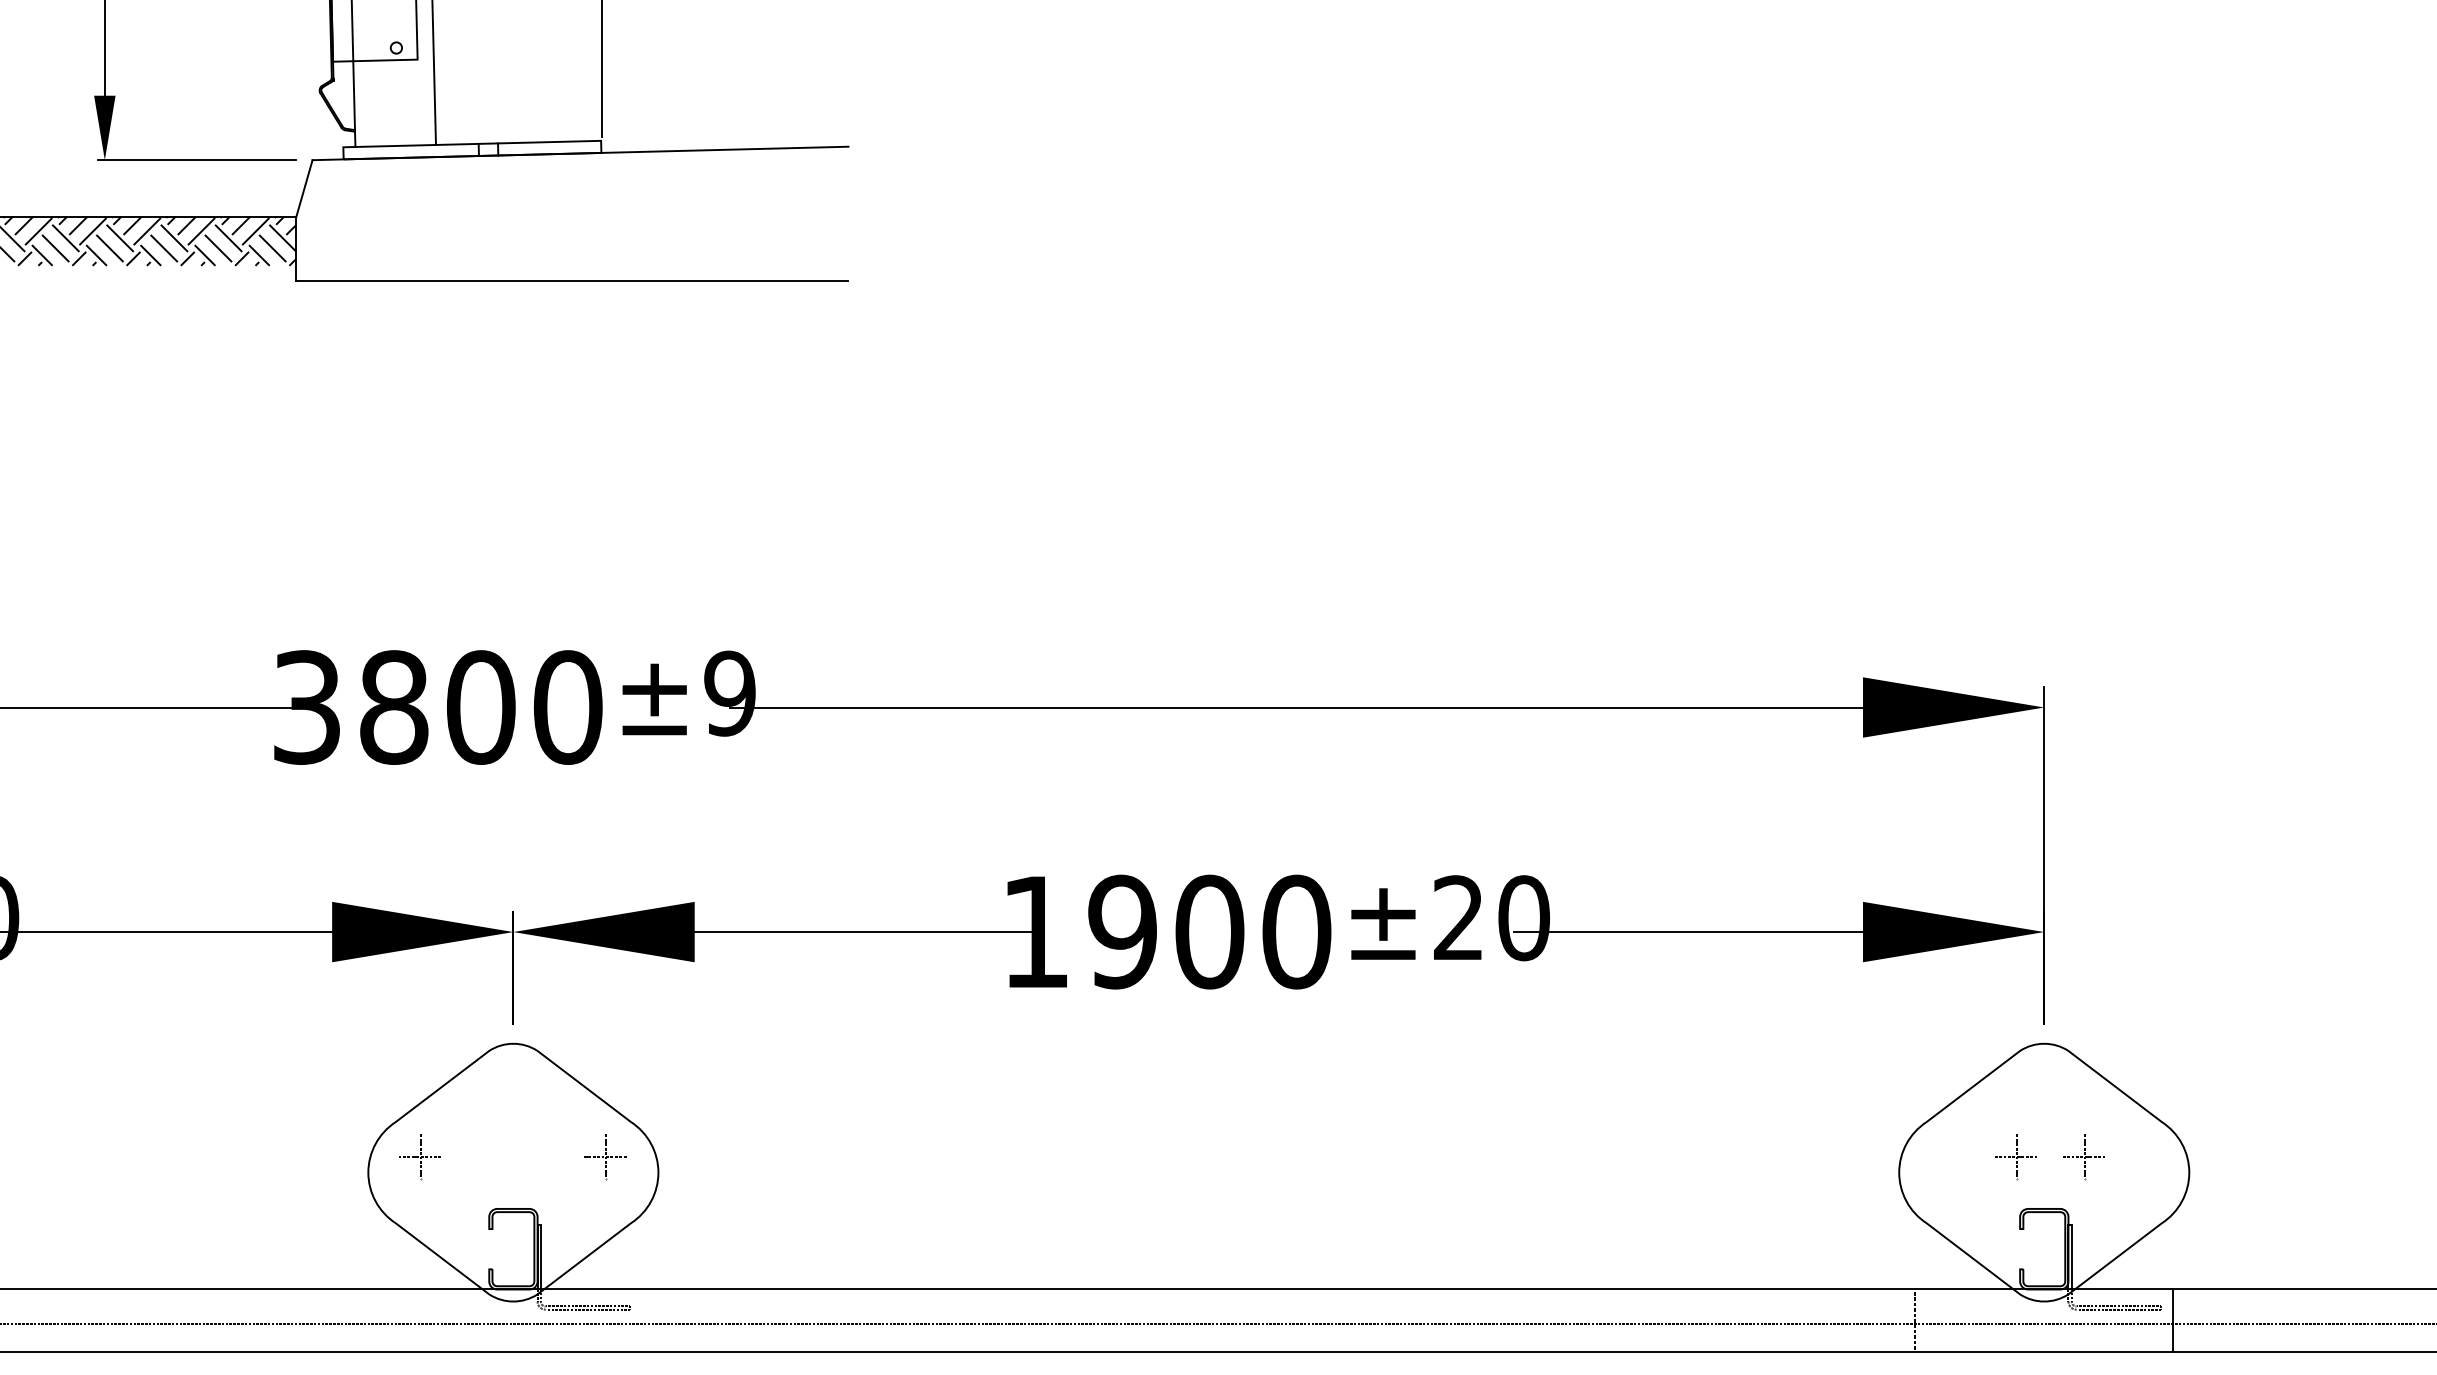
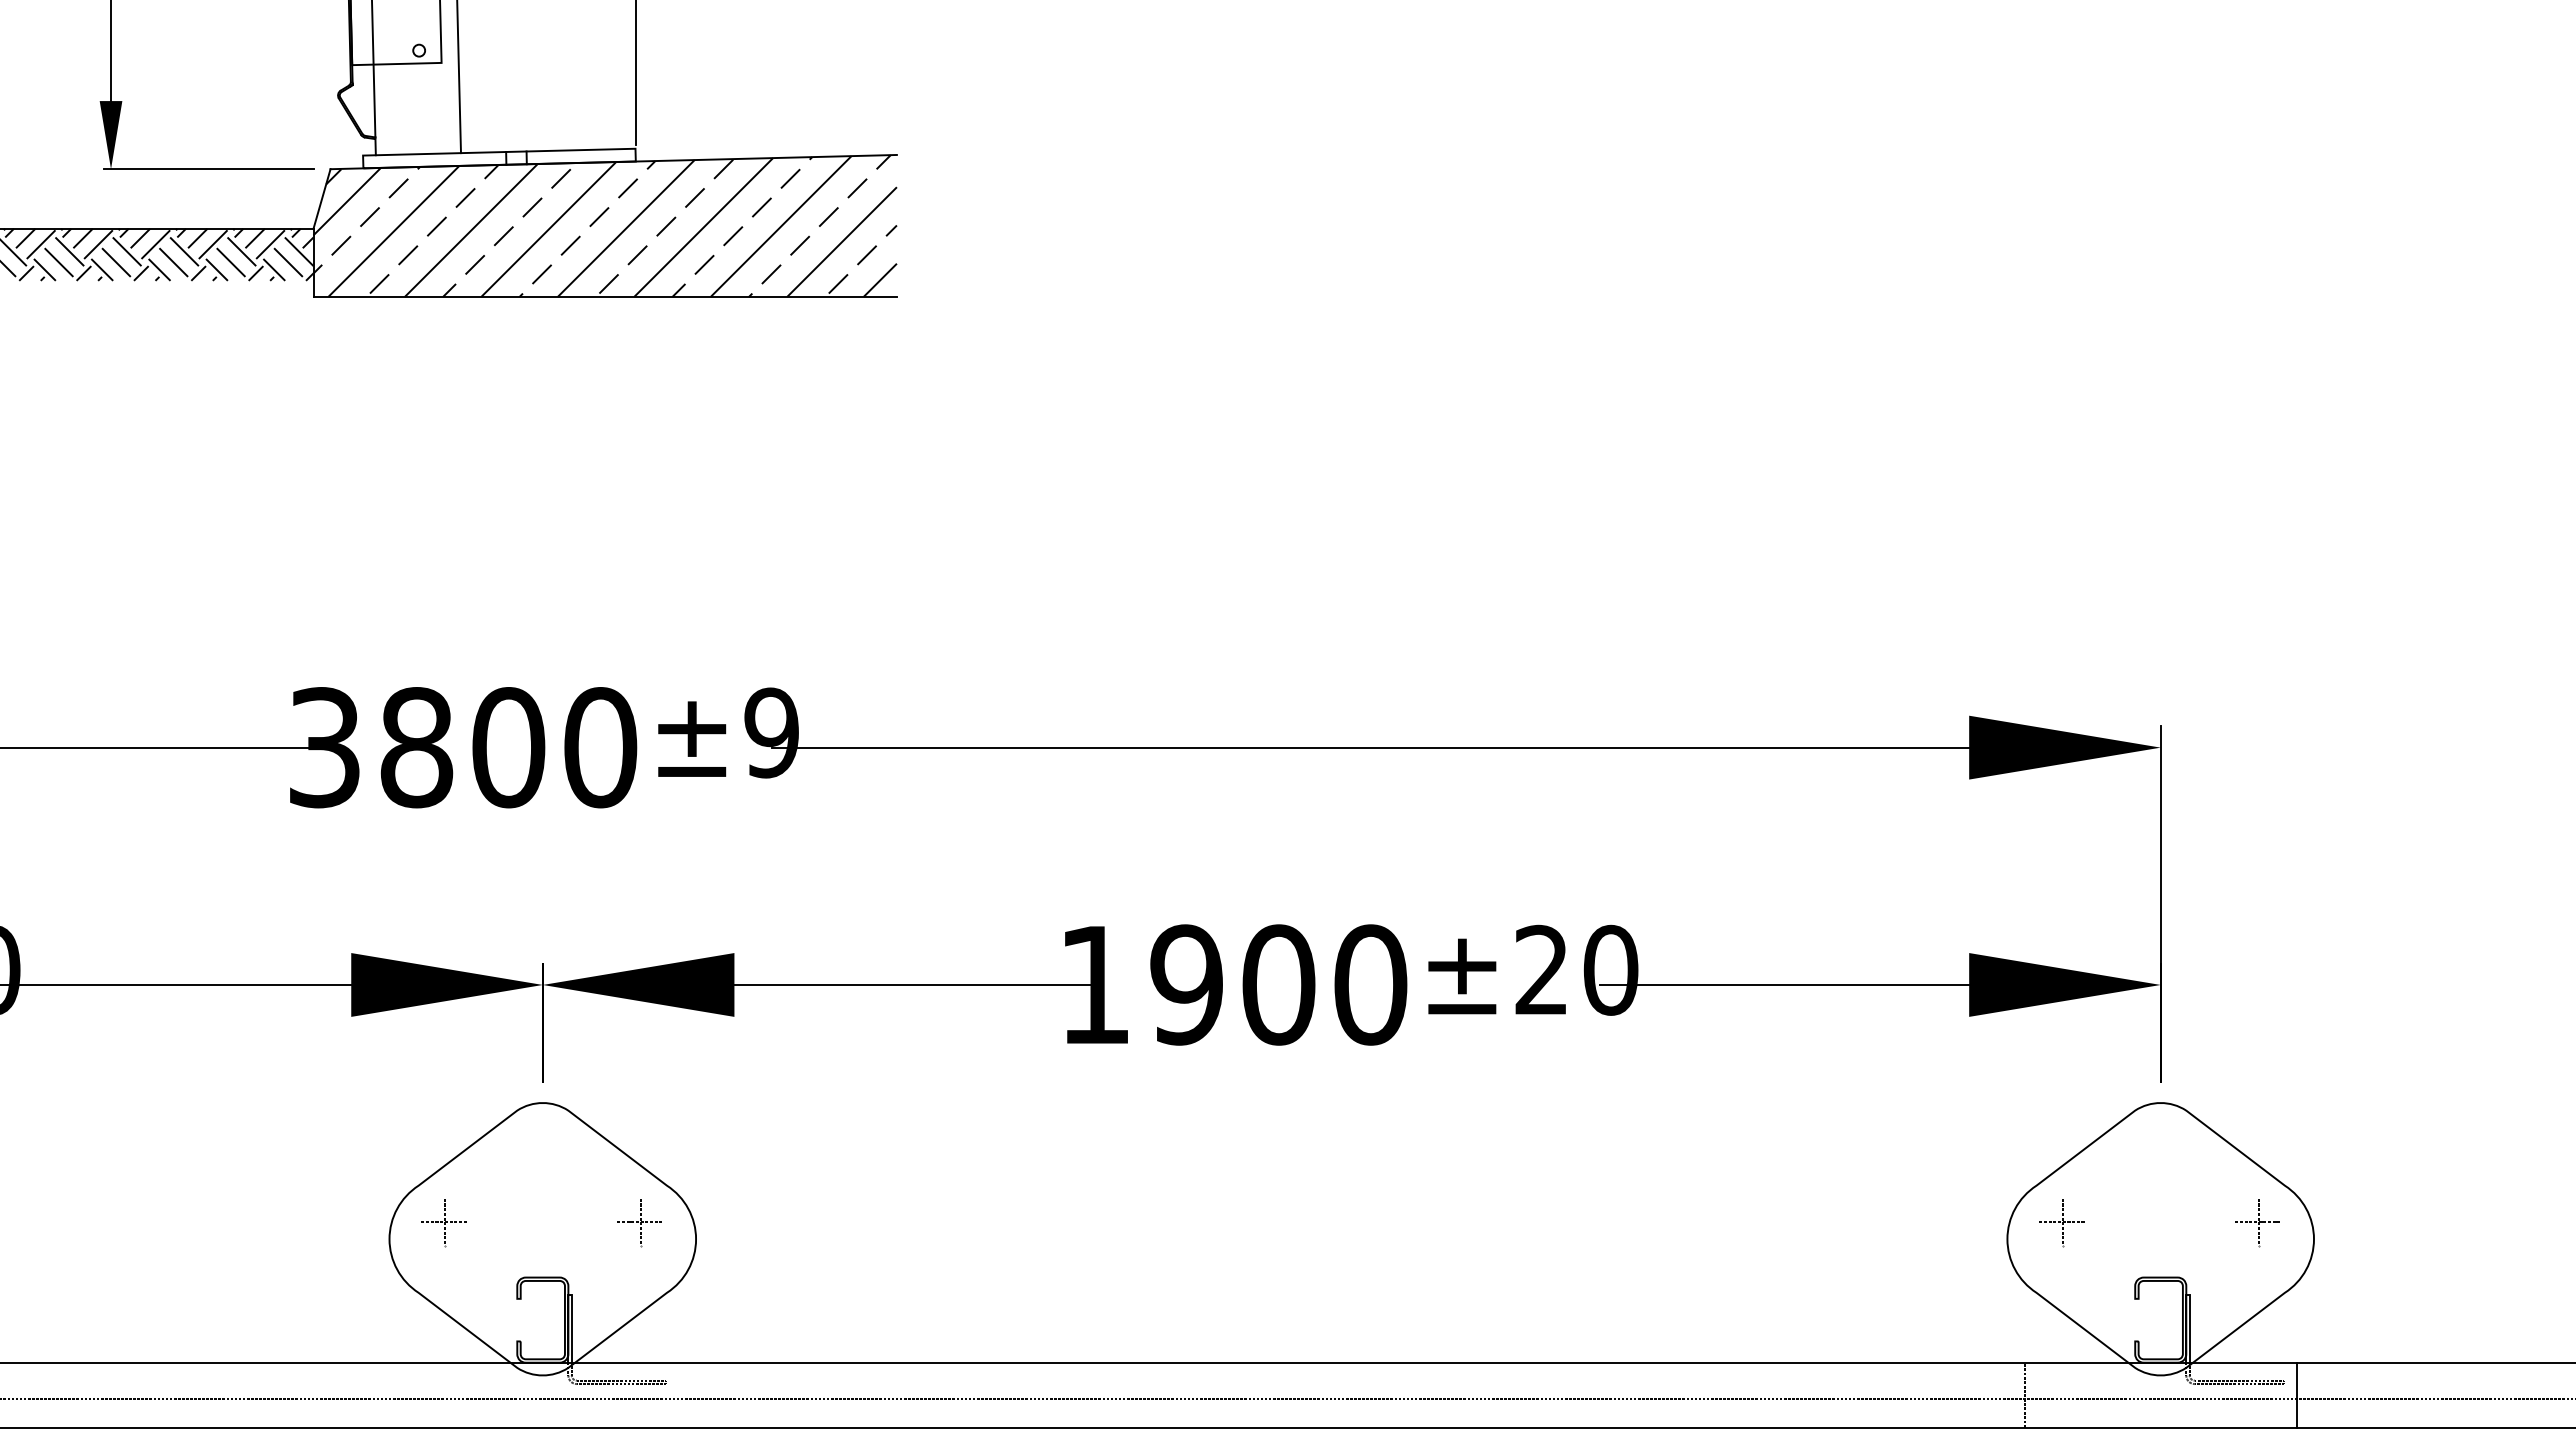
hatch: (571, 213) -> (604, 225), added
part: (2015, 1157) -> (2061, 1223), moved
part: (2083, 1157) -> (2257, 1223), moved

